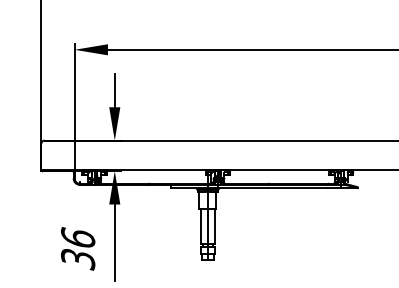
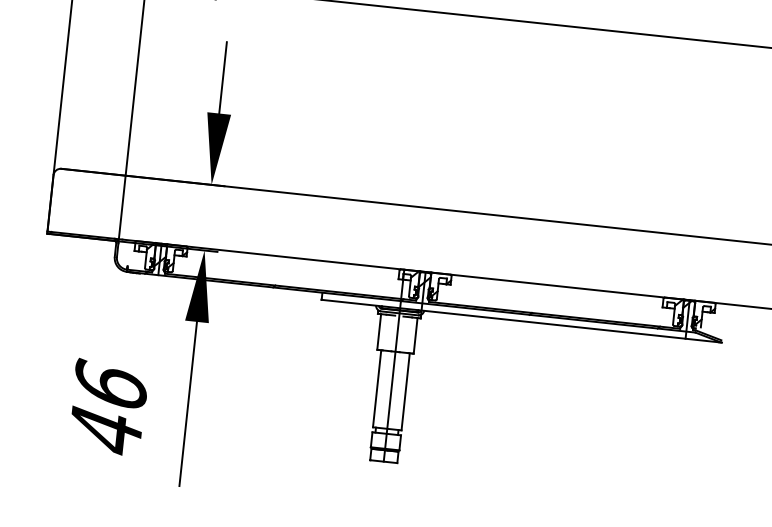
text: (78, 259) -> (106, 431), 36 -> 46

